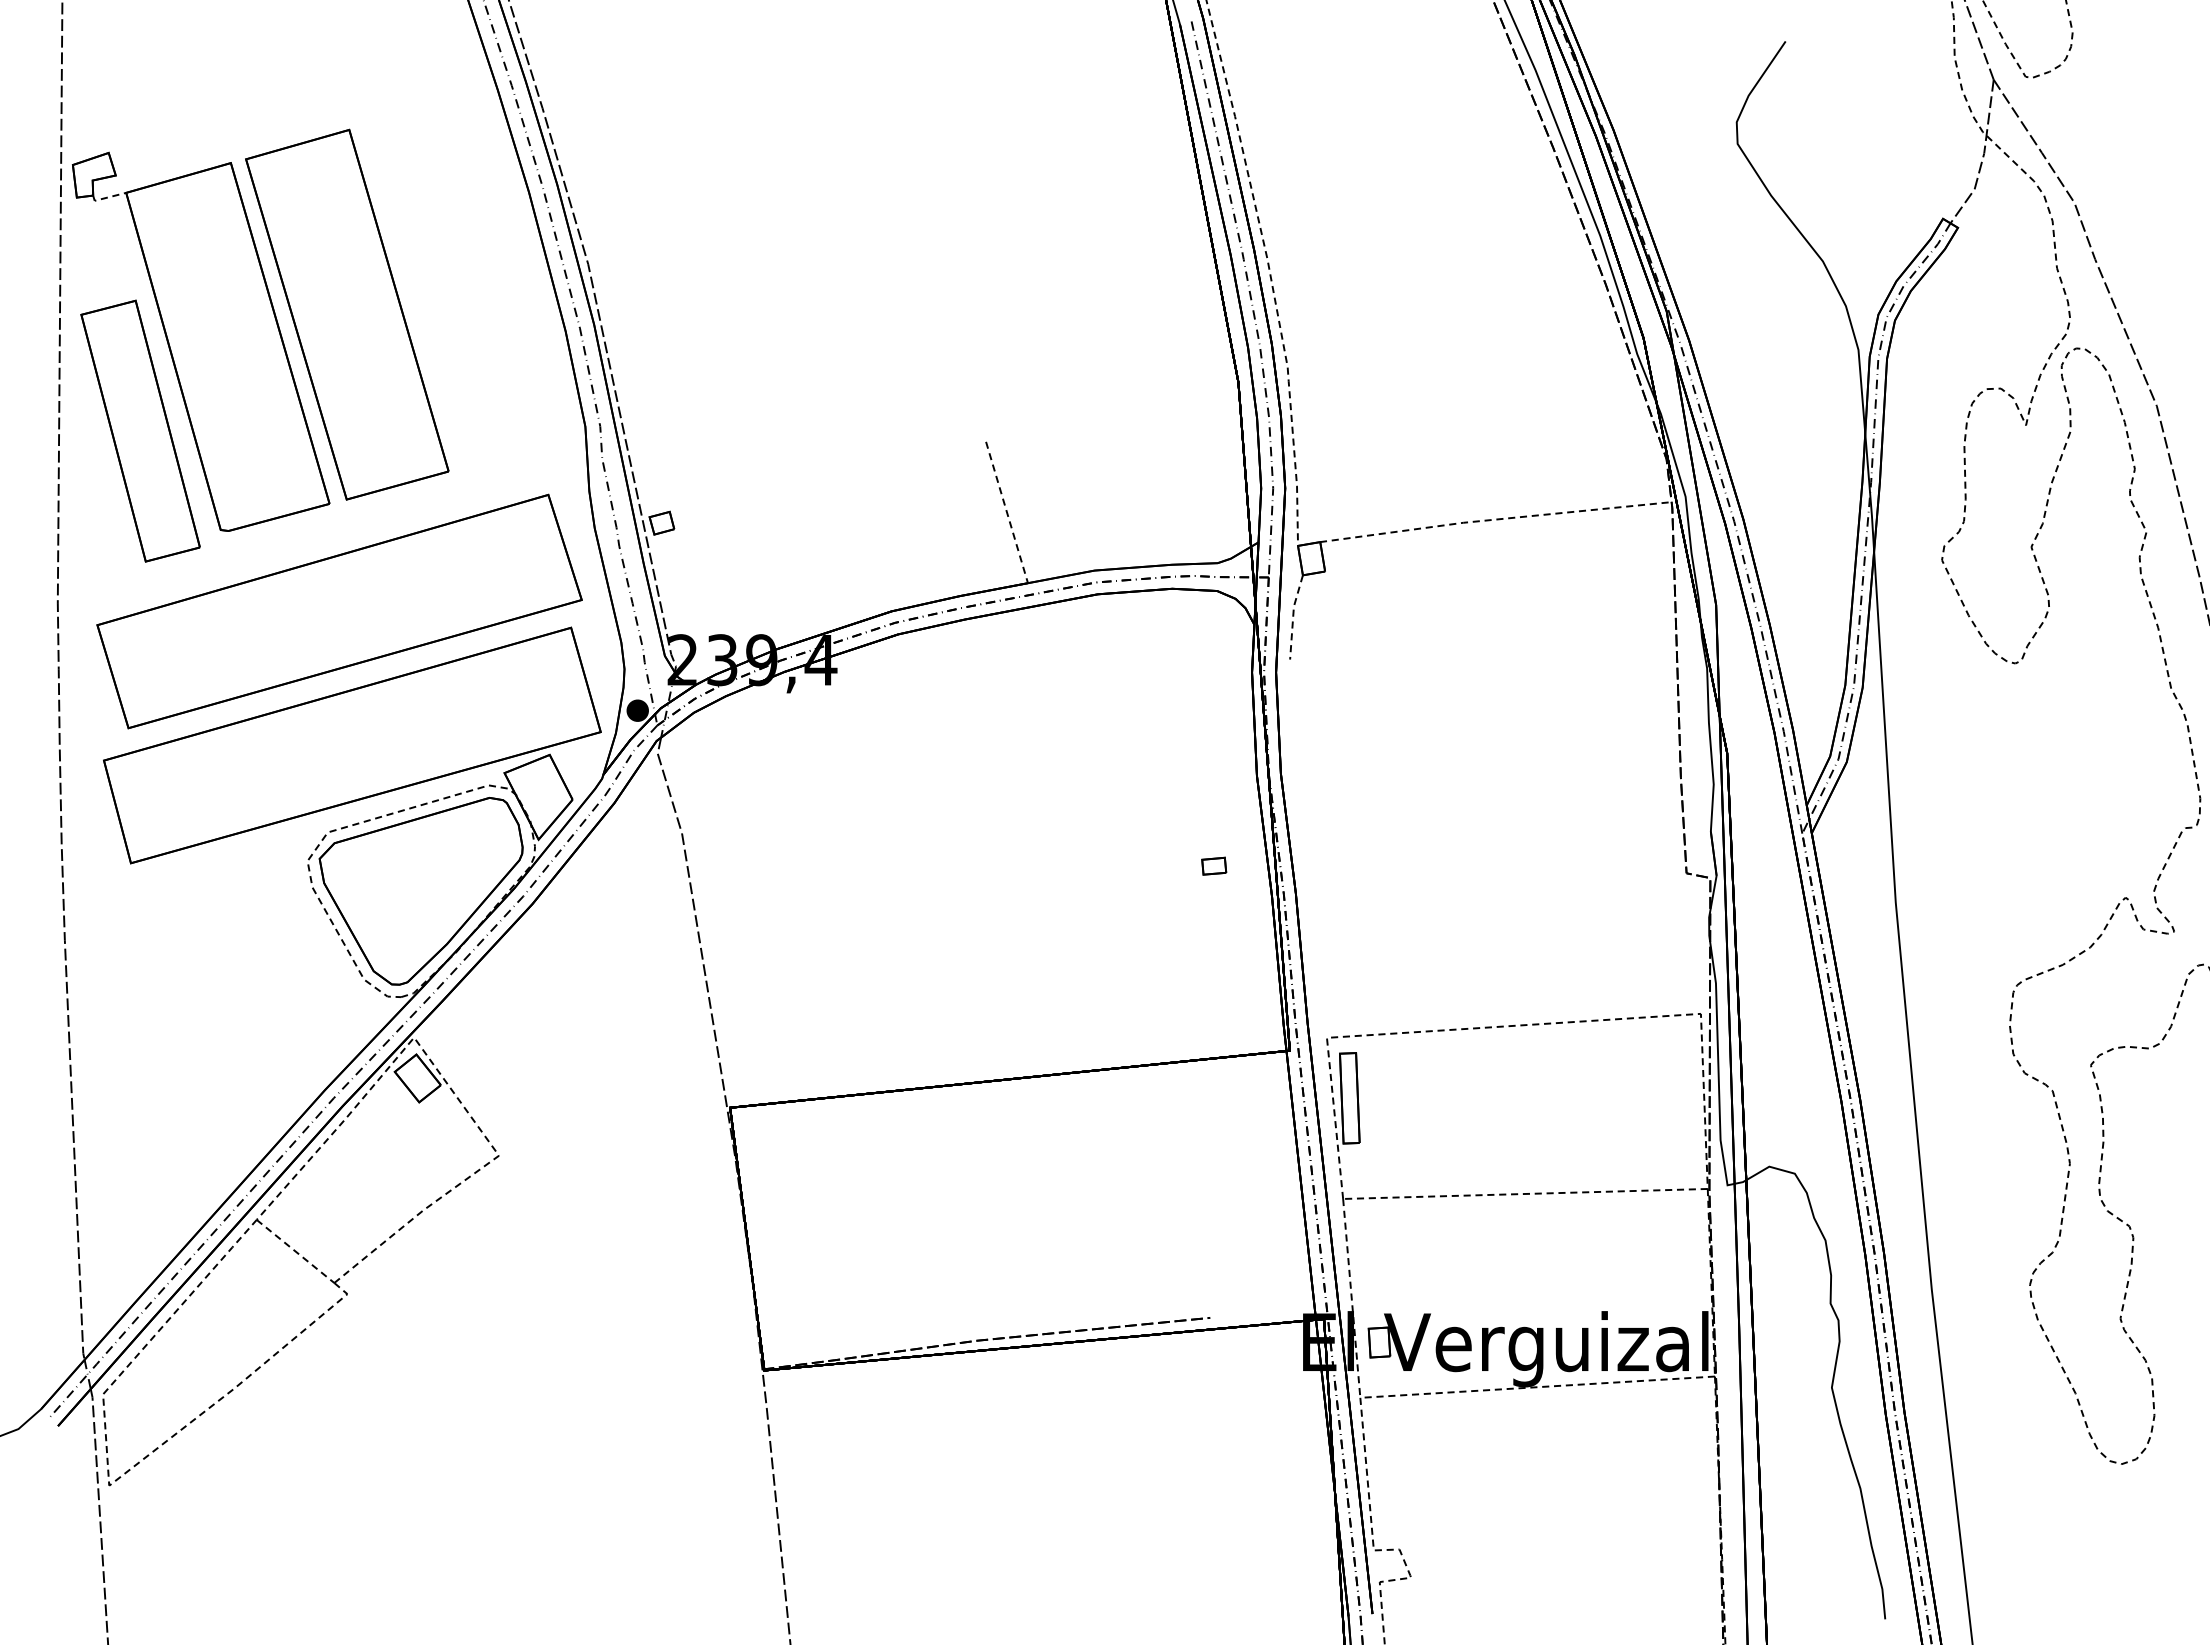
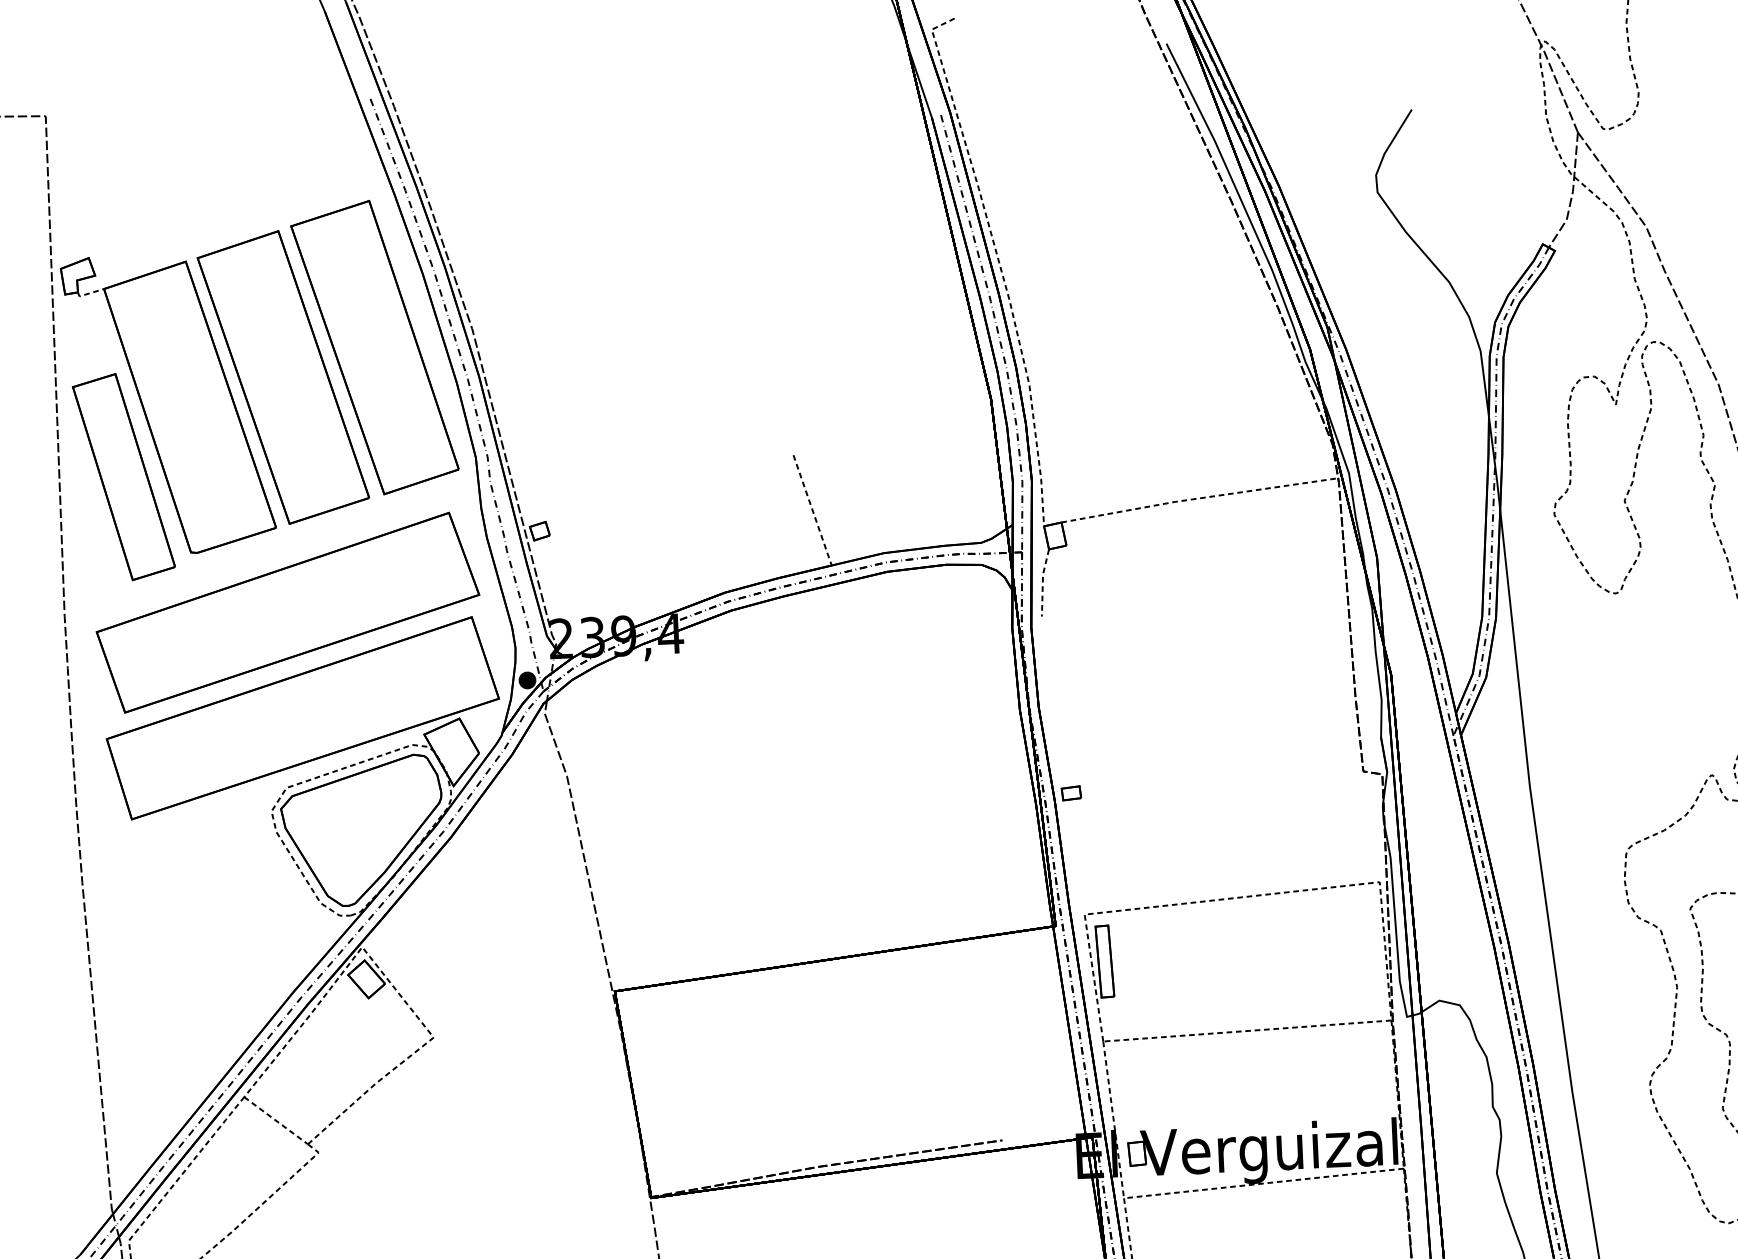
part: (464, 282) -> (374, 347), added
part: (1214, 865) -> (1071, 792), moved

